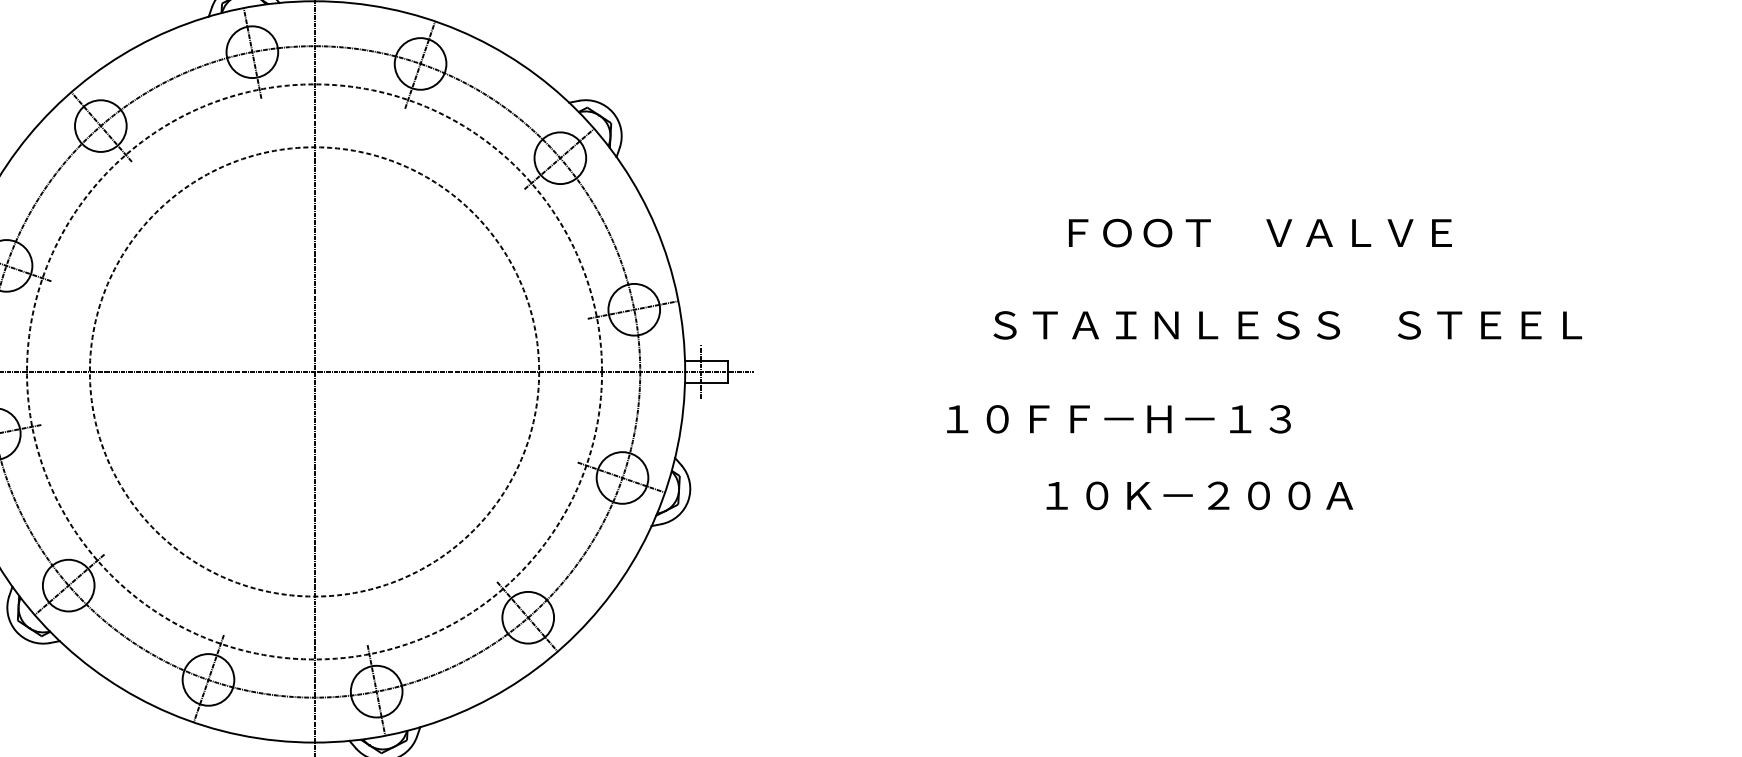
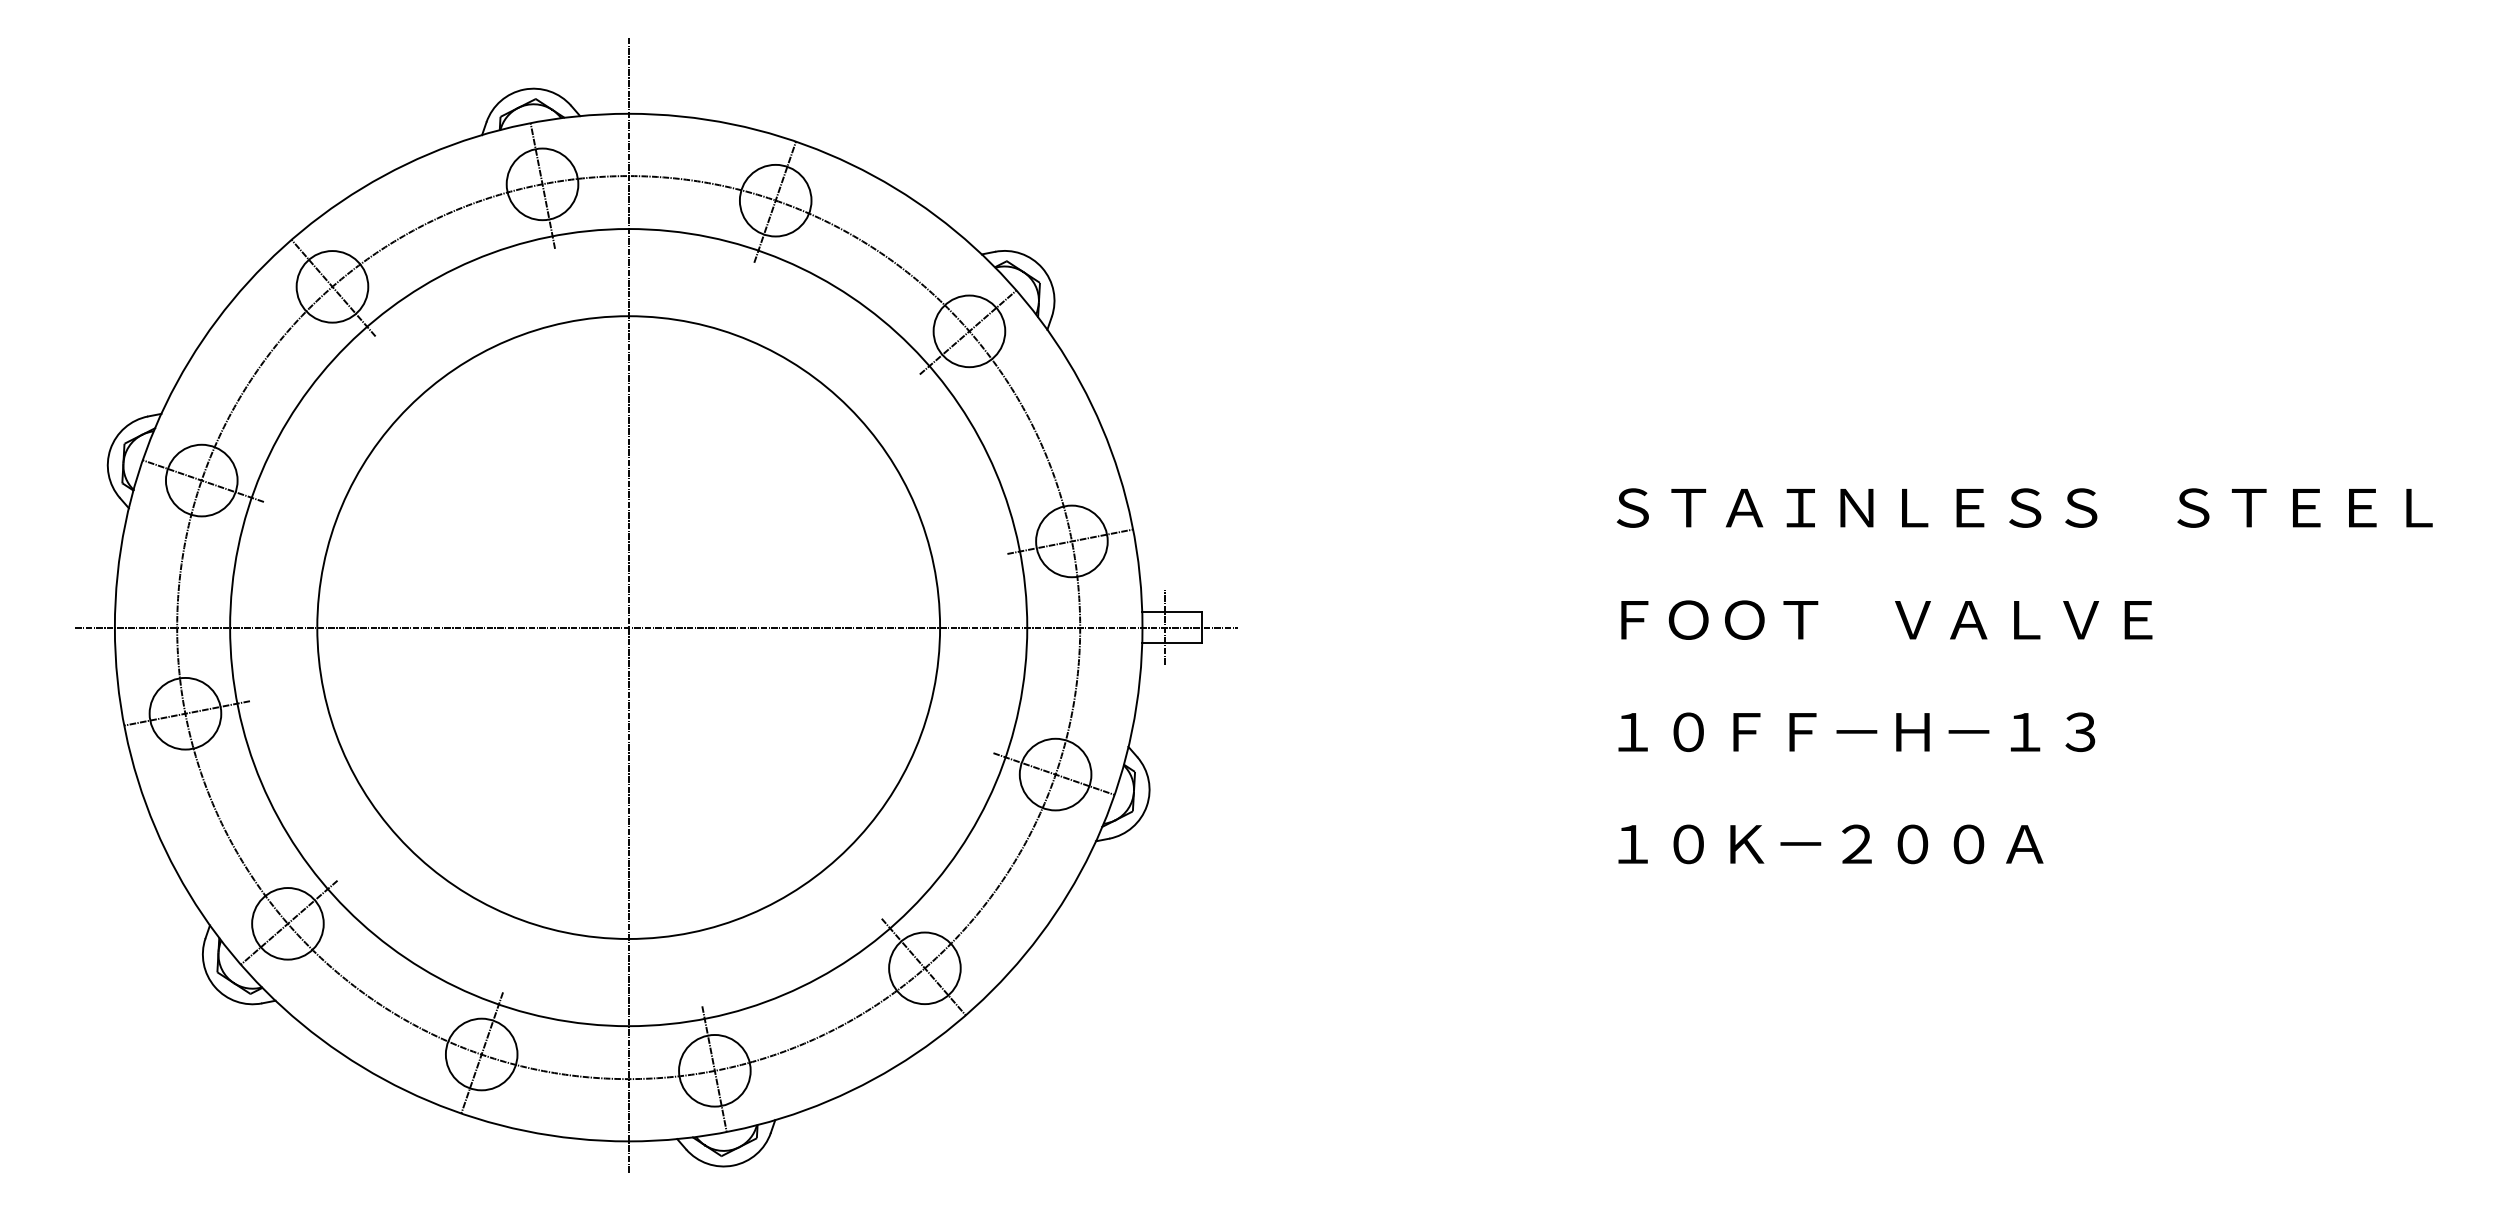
text: (1260, 232) -> (1886, 619), moved
text: (1287, 324) -> (2024, 507), moved
circle: (314, 371) -> (628, 627), dashed -> solid
circle: (314, 371) -> (628, 627), dashed -> solid
text: (1118, 418) -> (1856, 731), moved
text: (1199, 495) -> (1830, 844), moved

